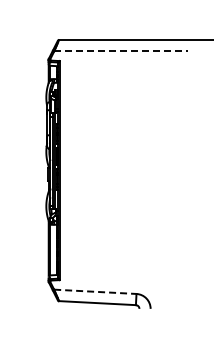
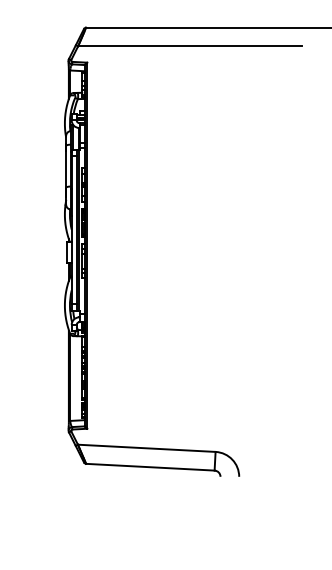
line: (121, 51) -> (190, 46), dashed -> solid
line: (95, 291) -> (147, 447), dashed -> solid

